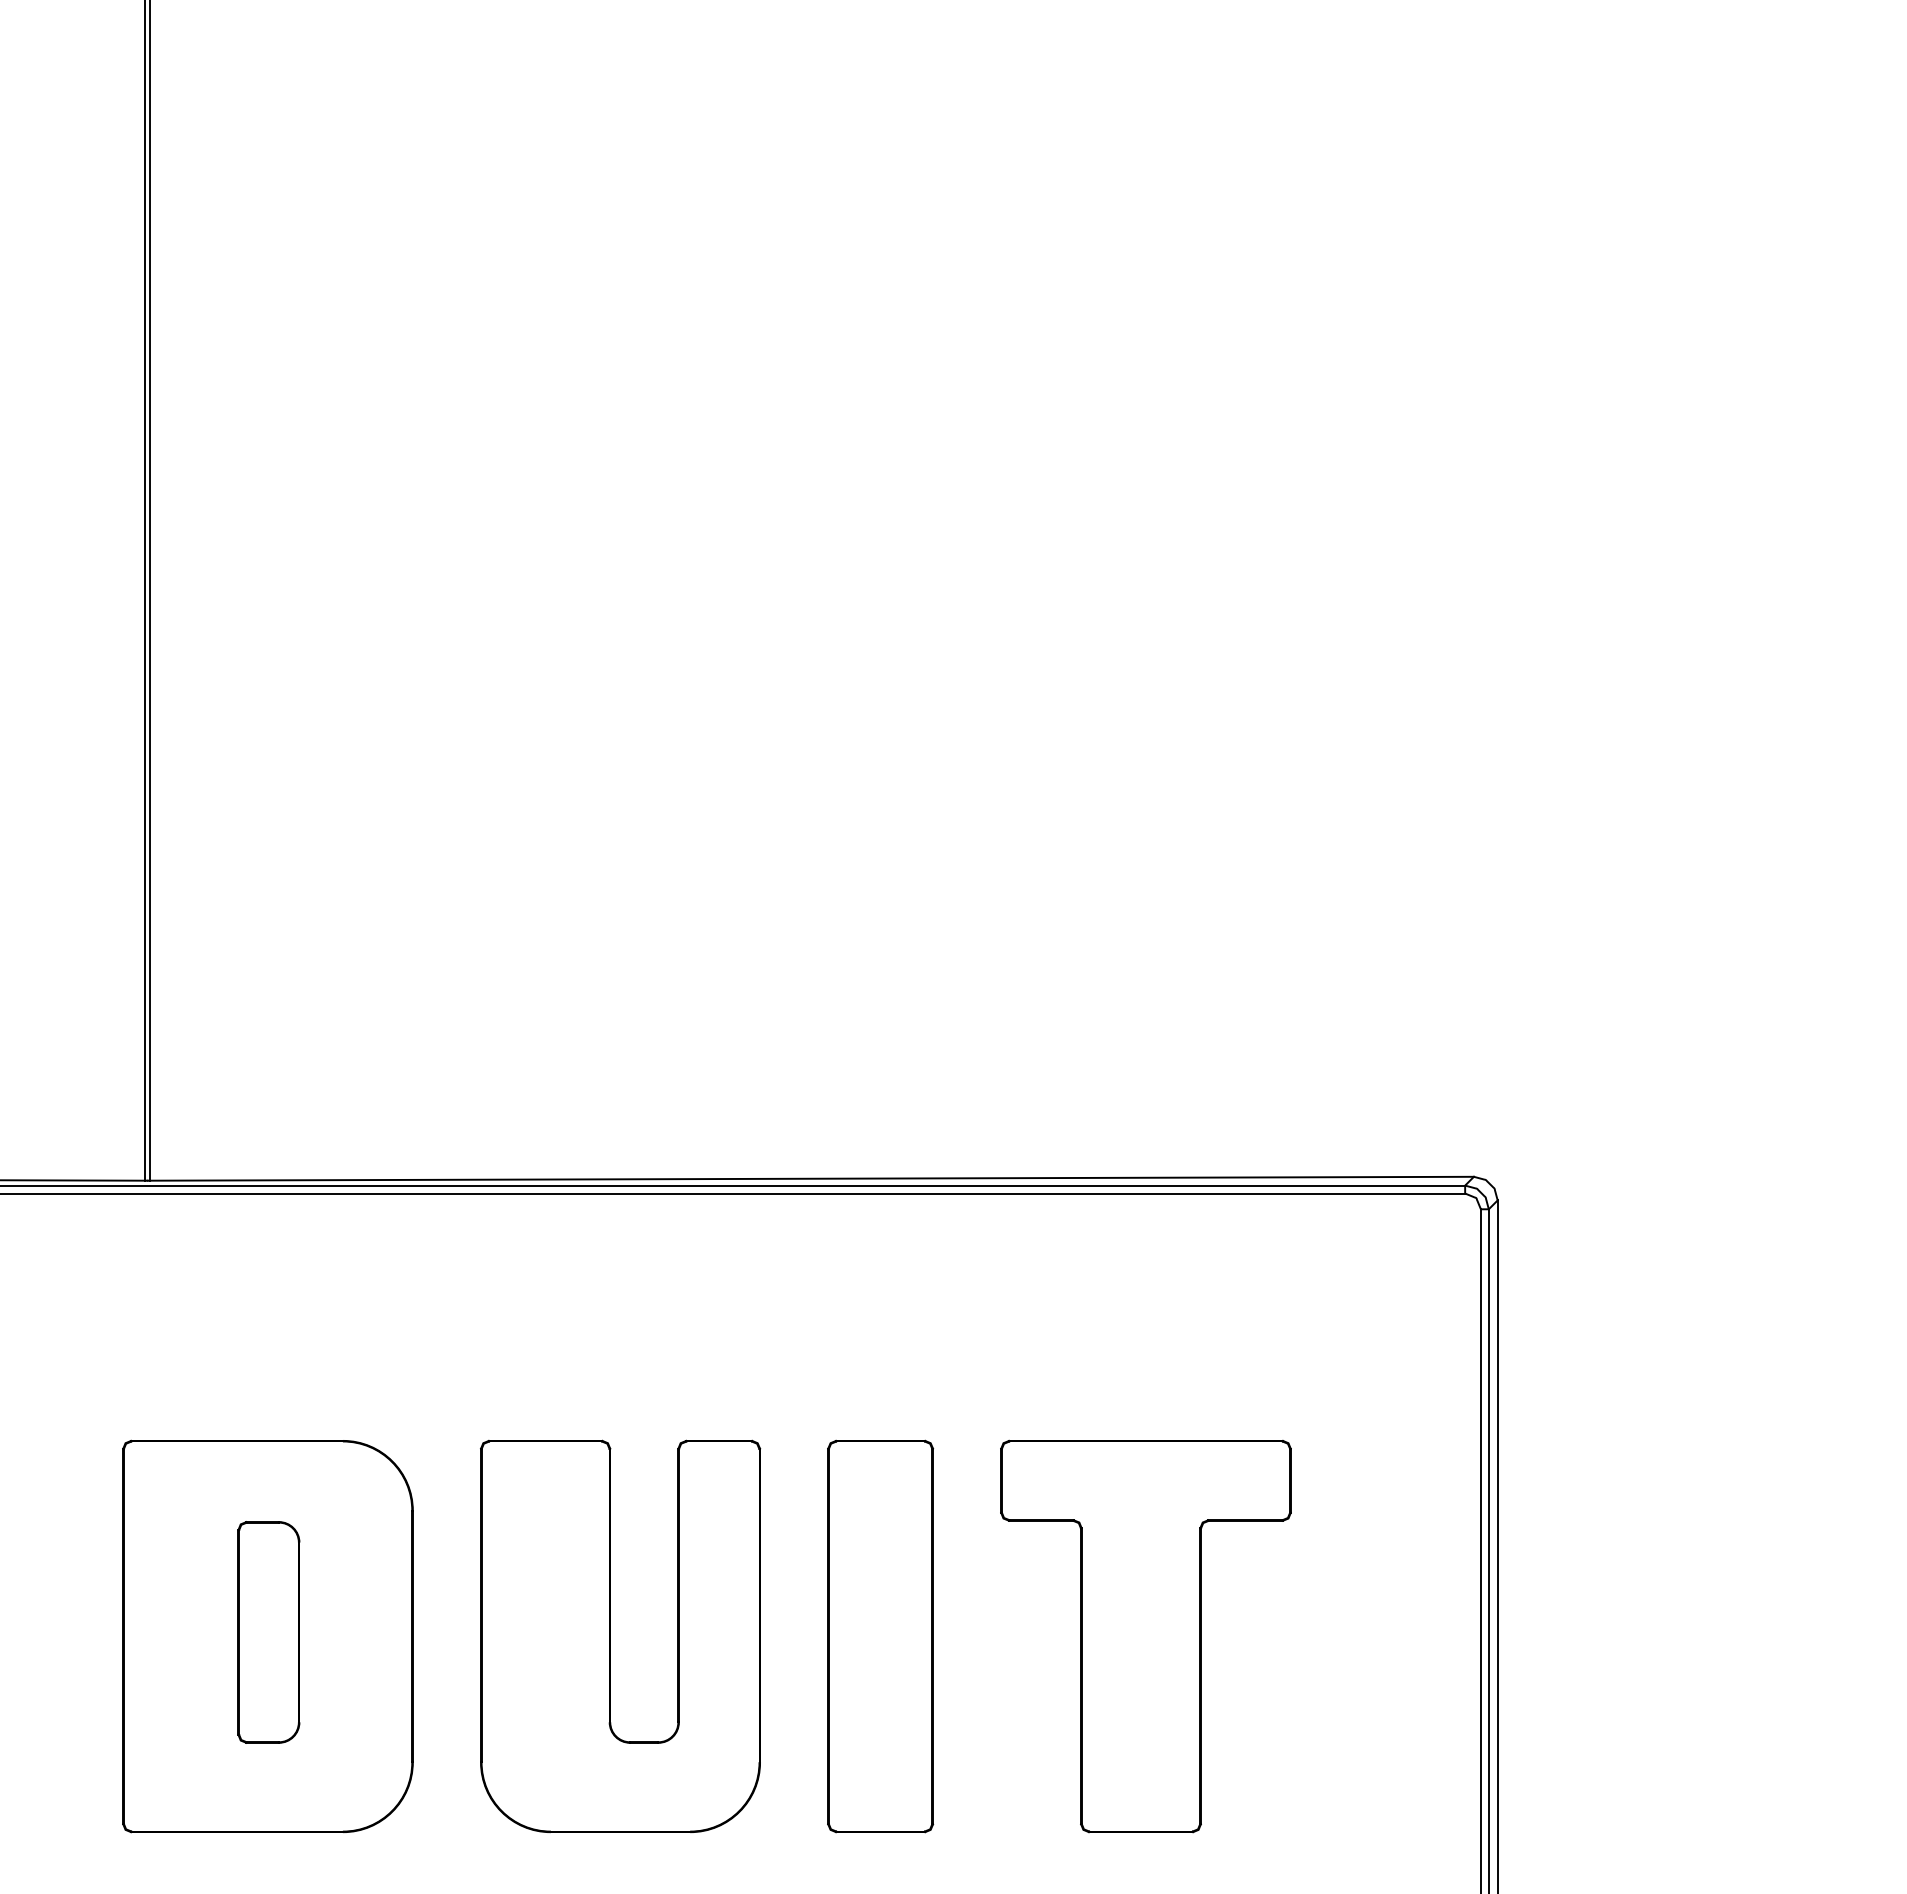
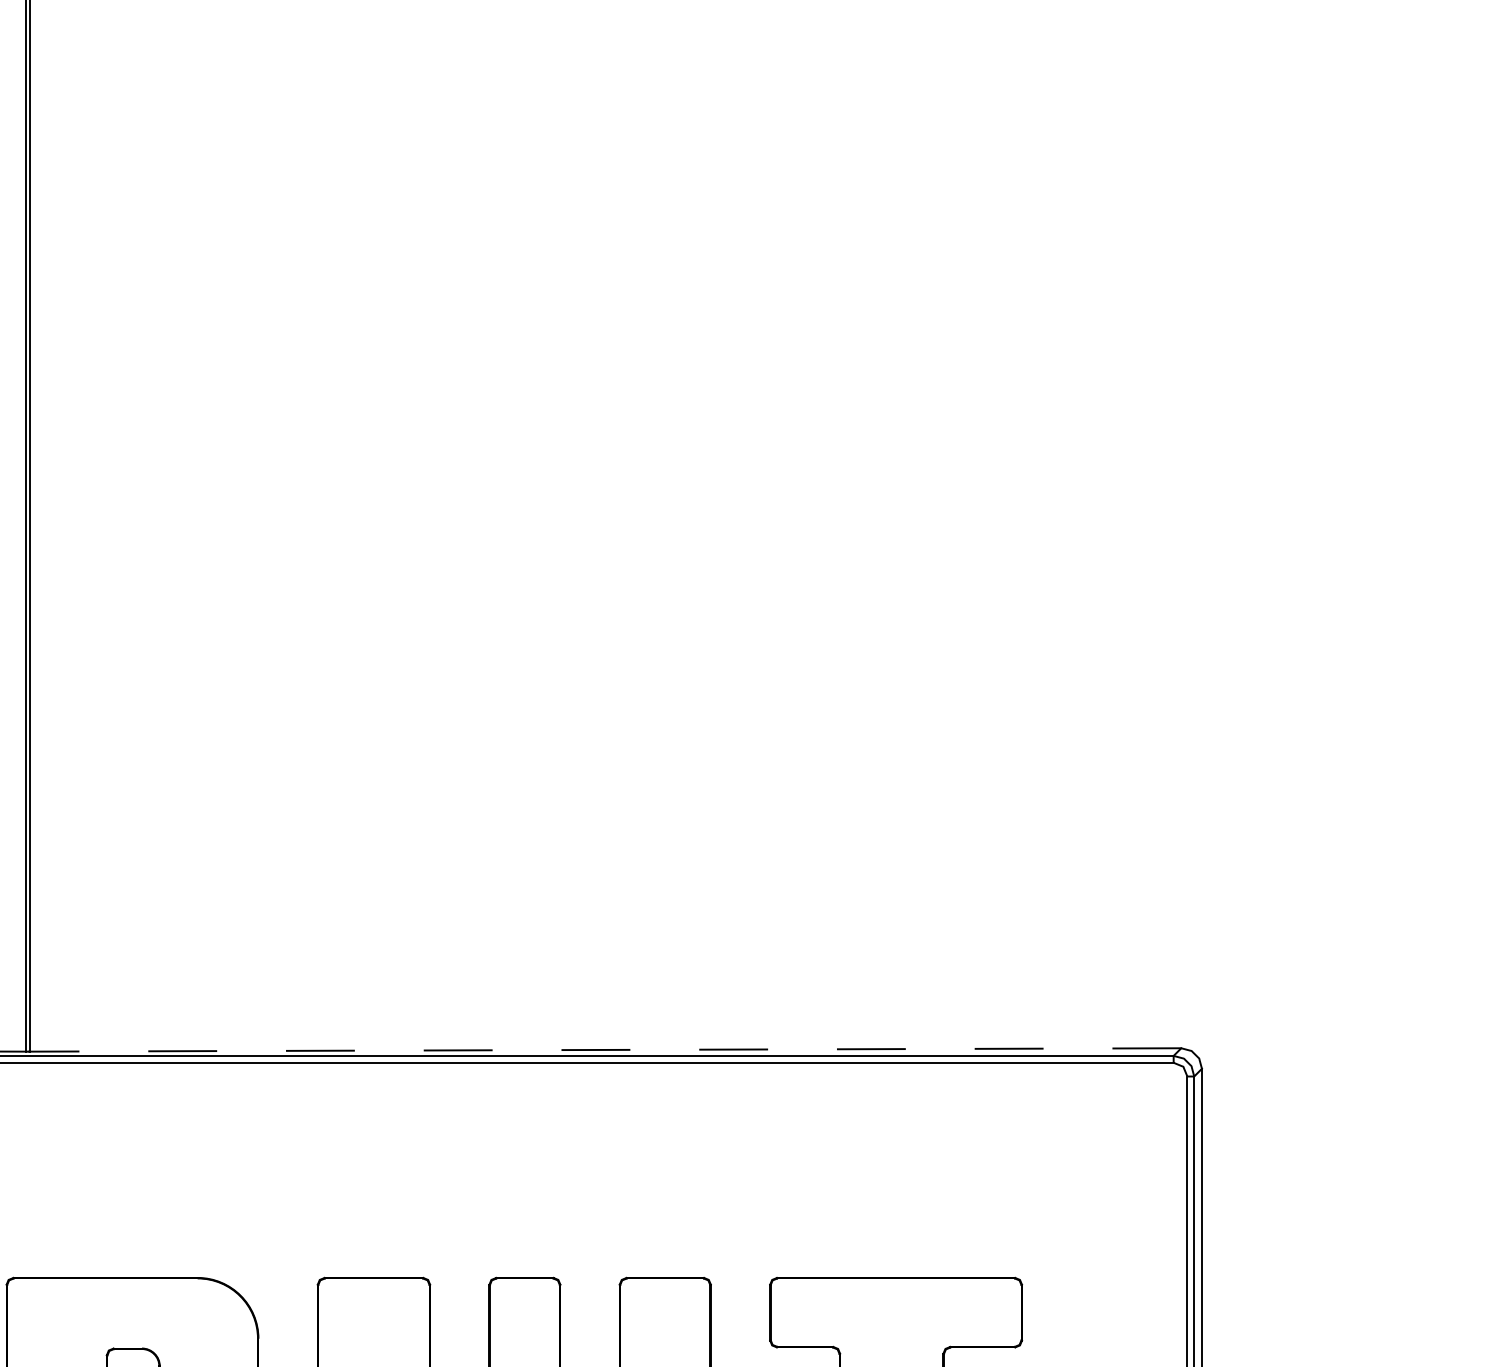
line: (810, 1178) -> (604, 1049), solid -> dashed

